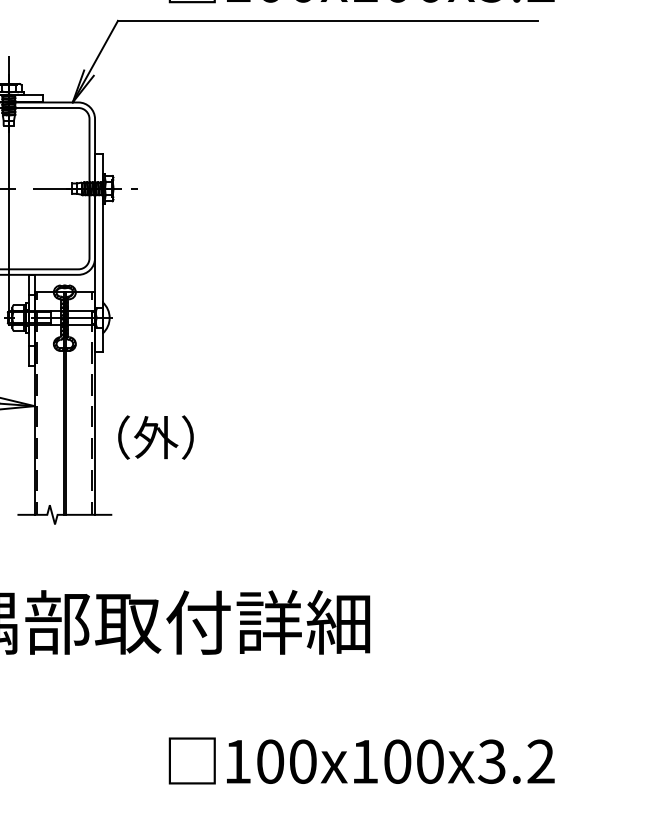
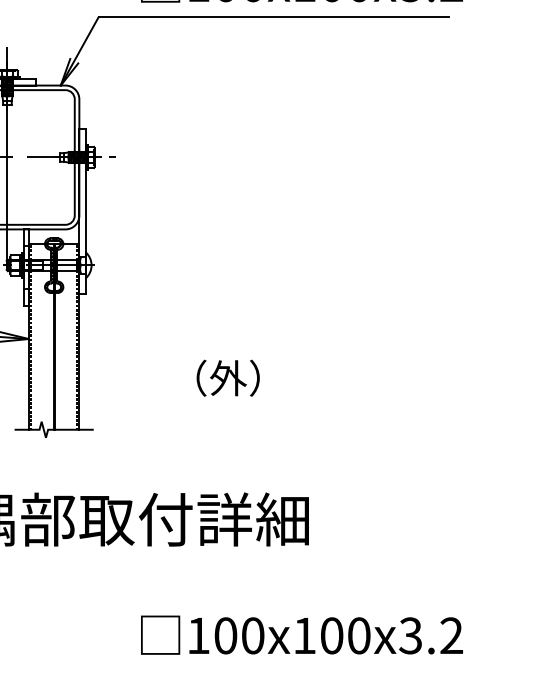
text: (155, 436) -> (227, 377), moved

